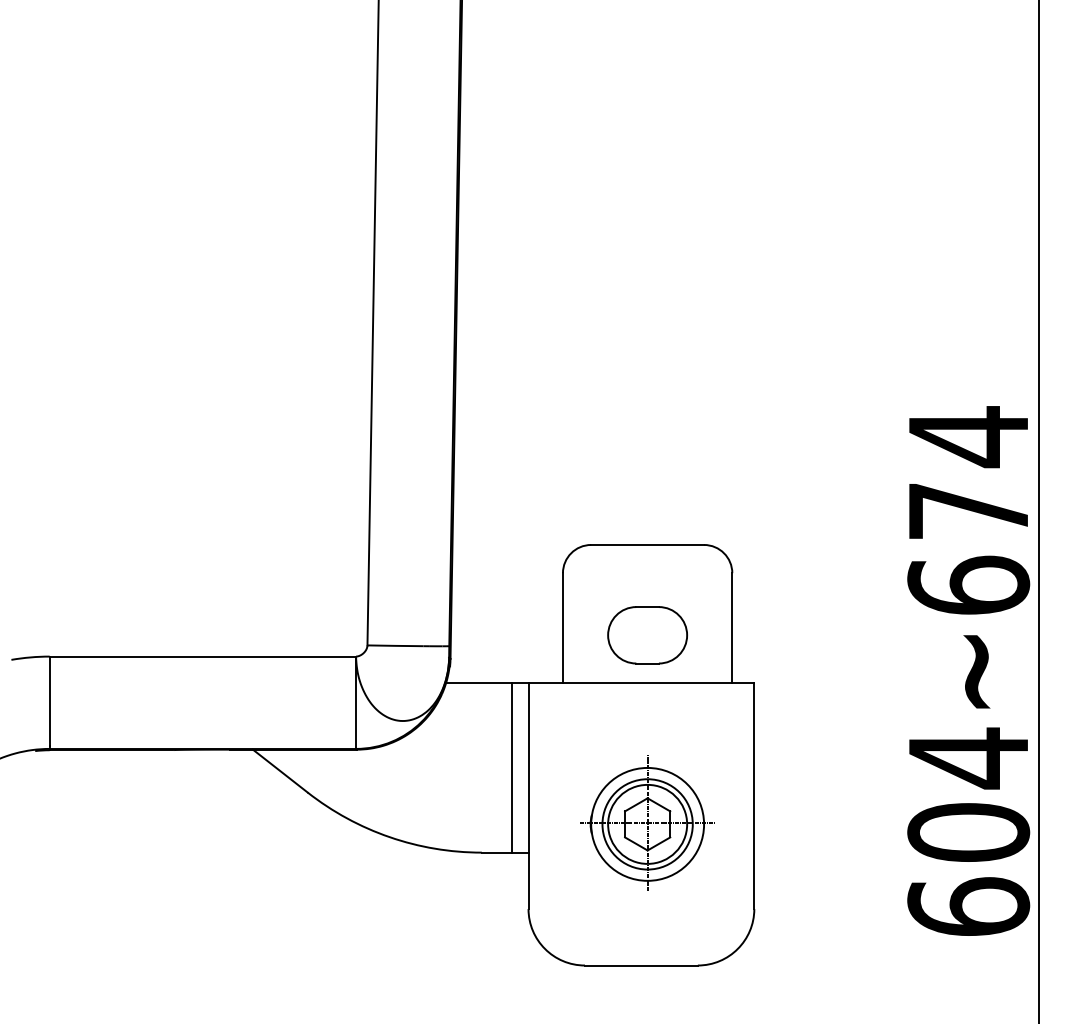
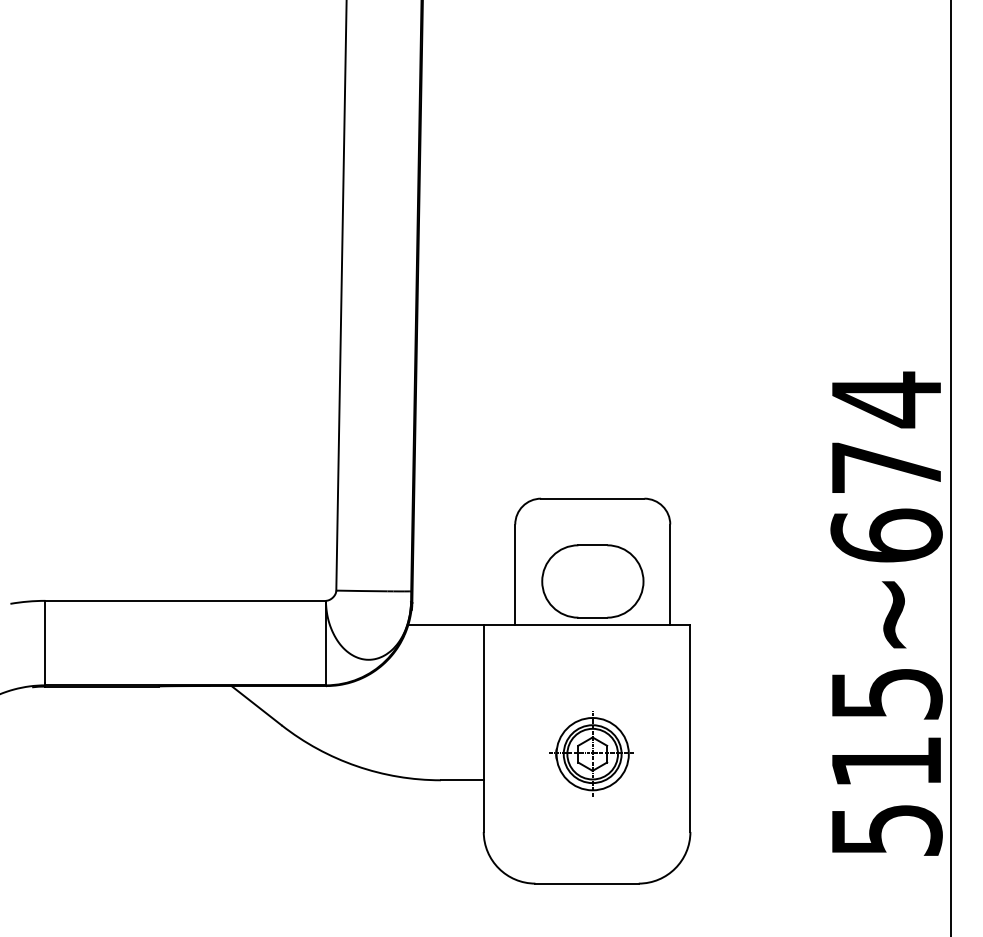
part: (647, 634) -> (592, 580), size x1.4
line: (511, 767) -> (468, 702), removed
part: (647, 823) -> (592, 753), size x0.7
text: (968, 831) -> (886, 760), 604~674 -> 515~674

